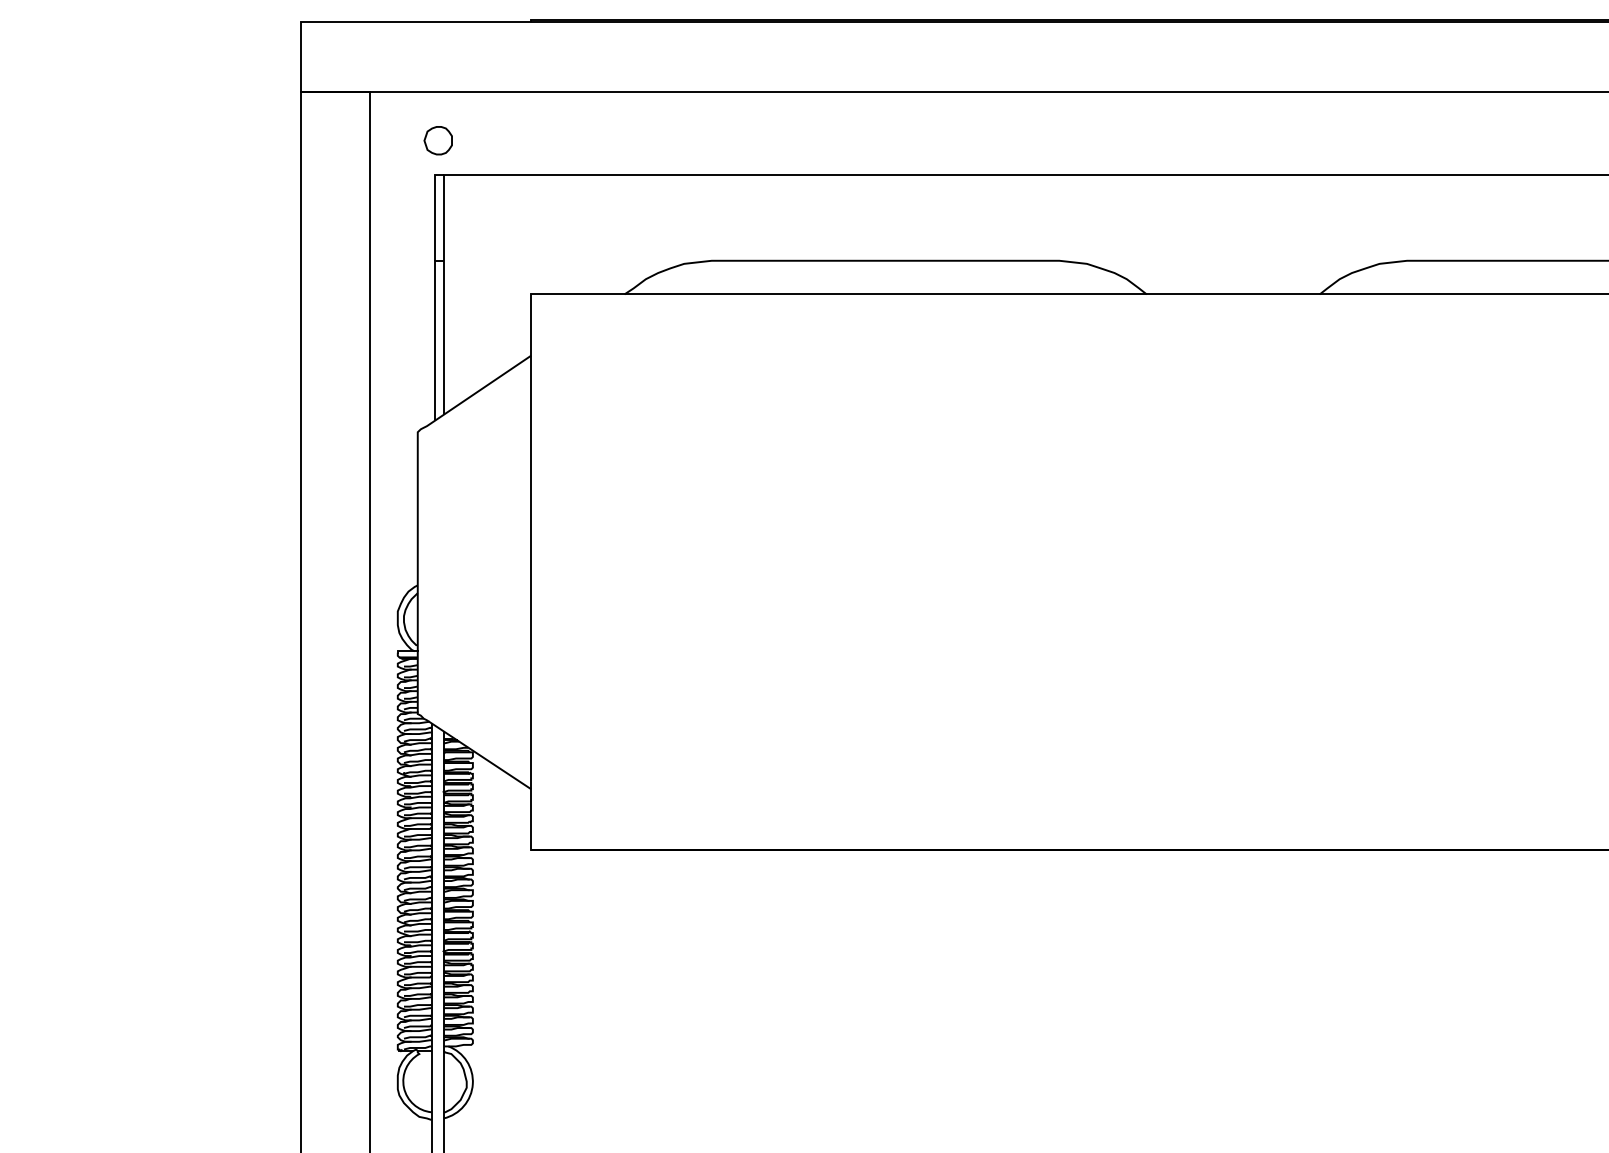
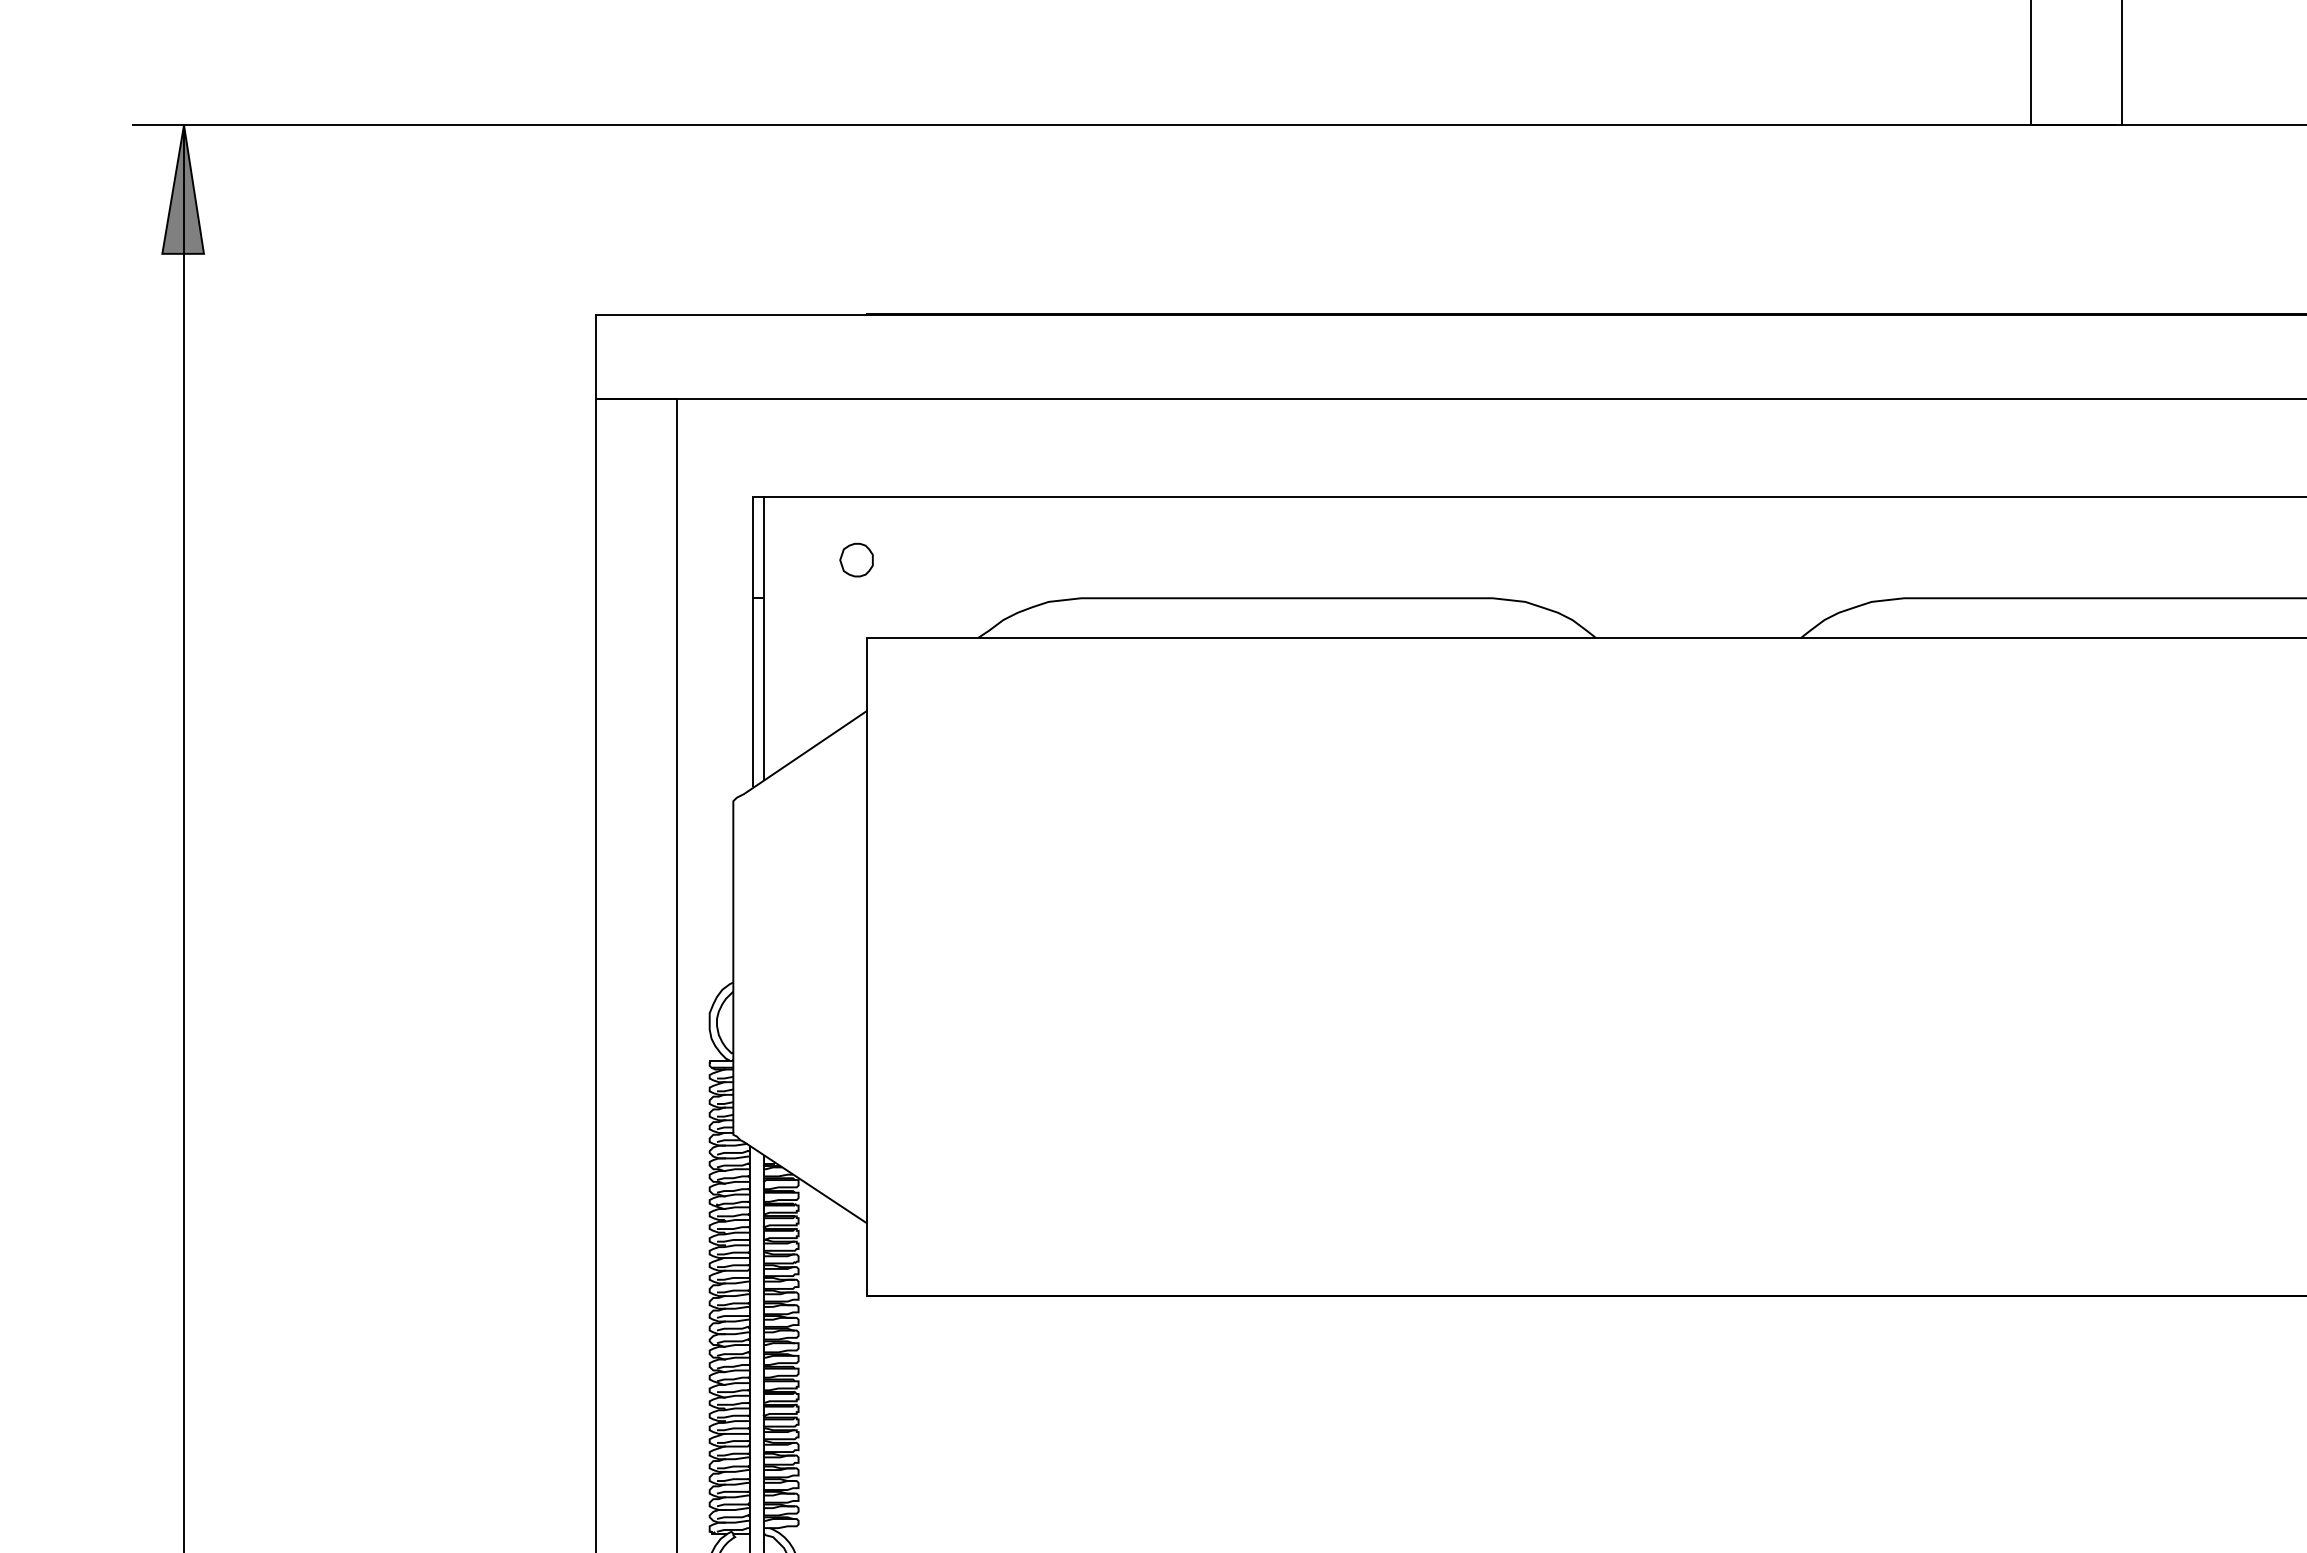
part: (438, 140) -> (856, 559), moved

